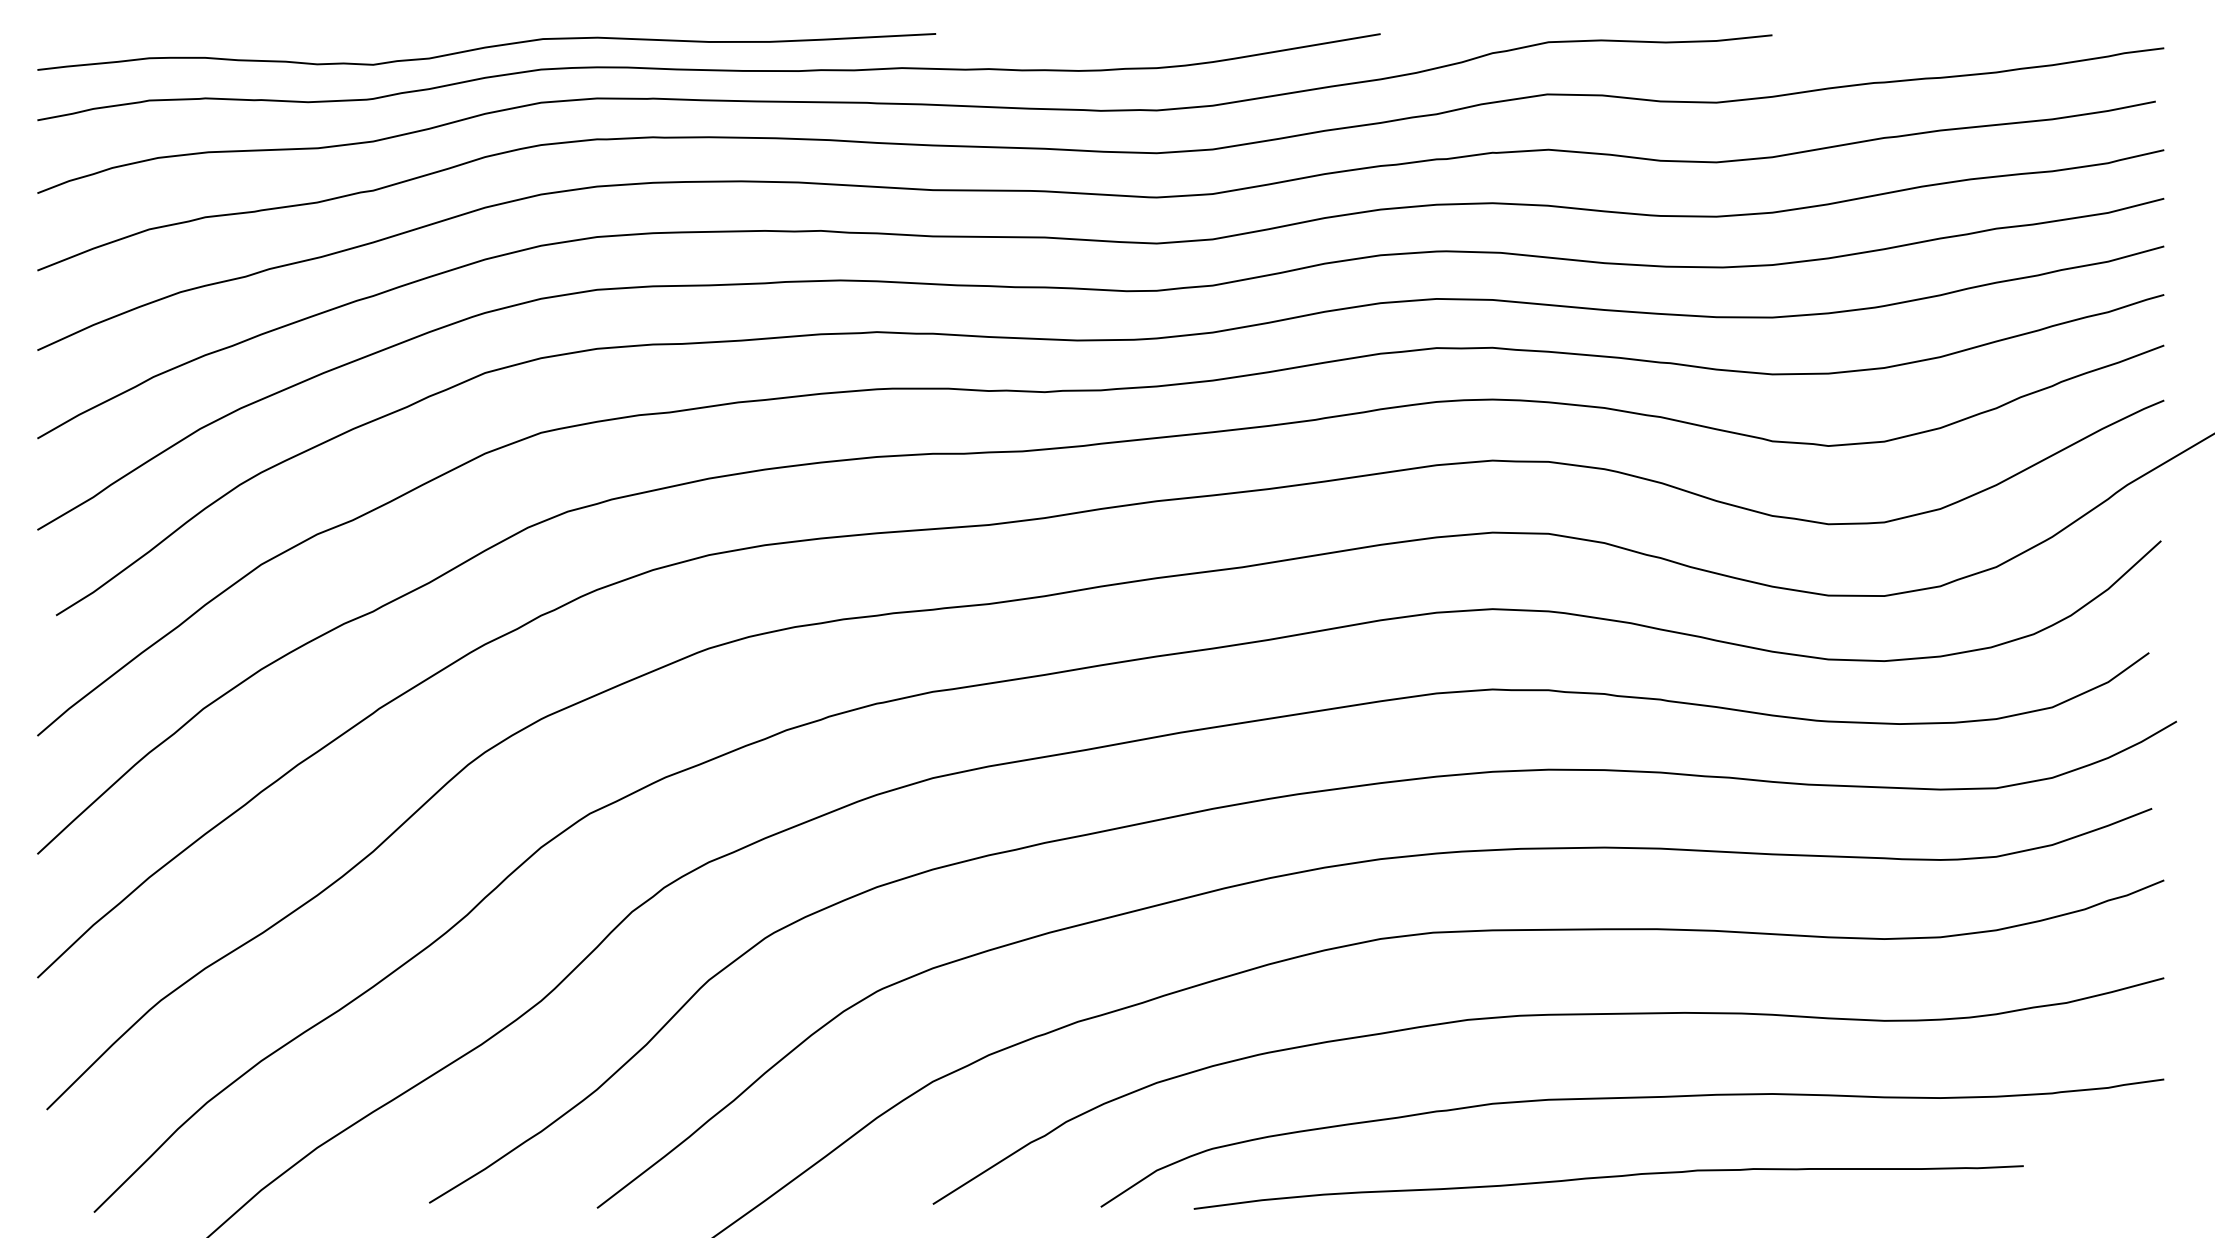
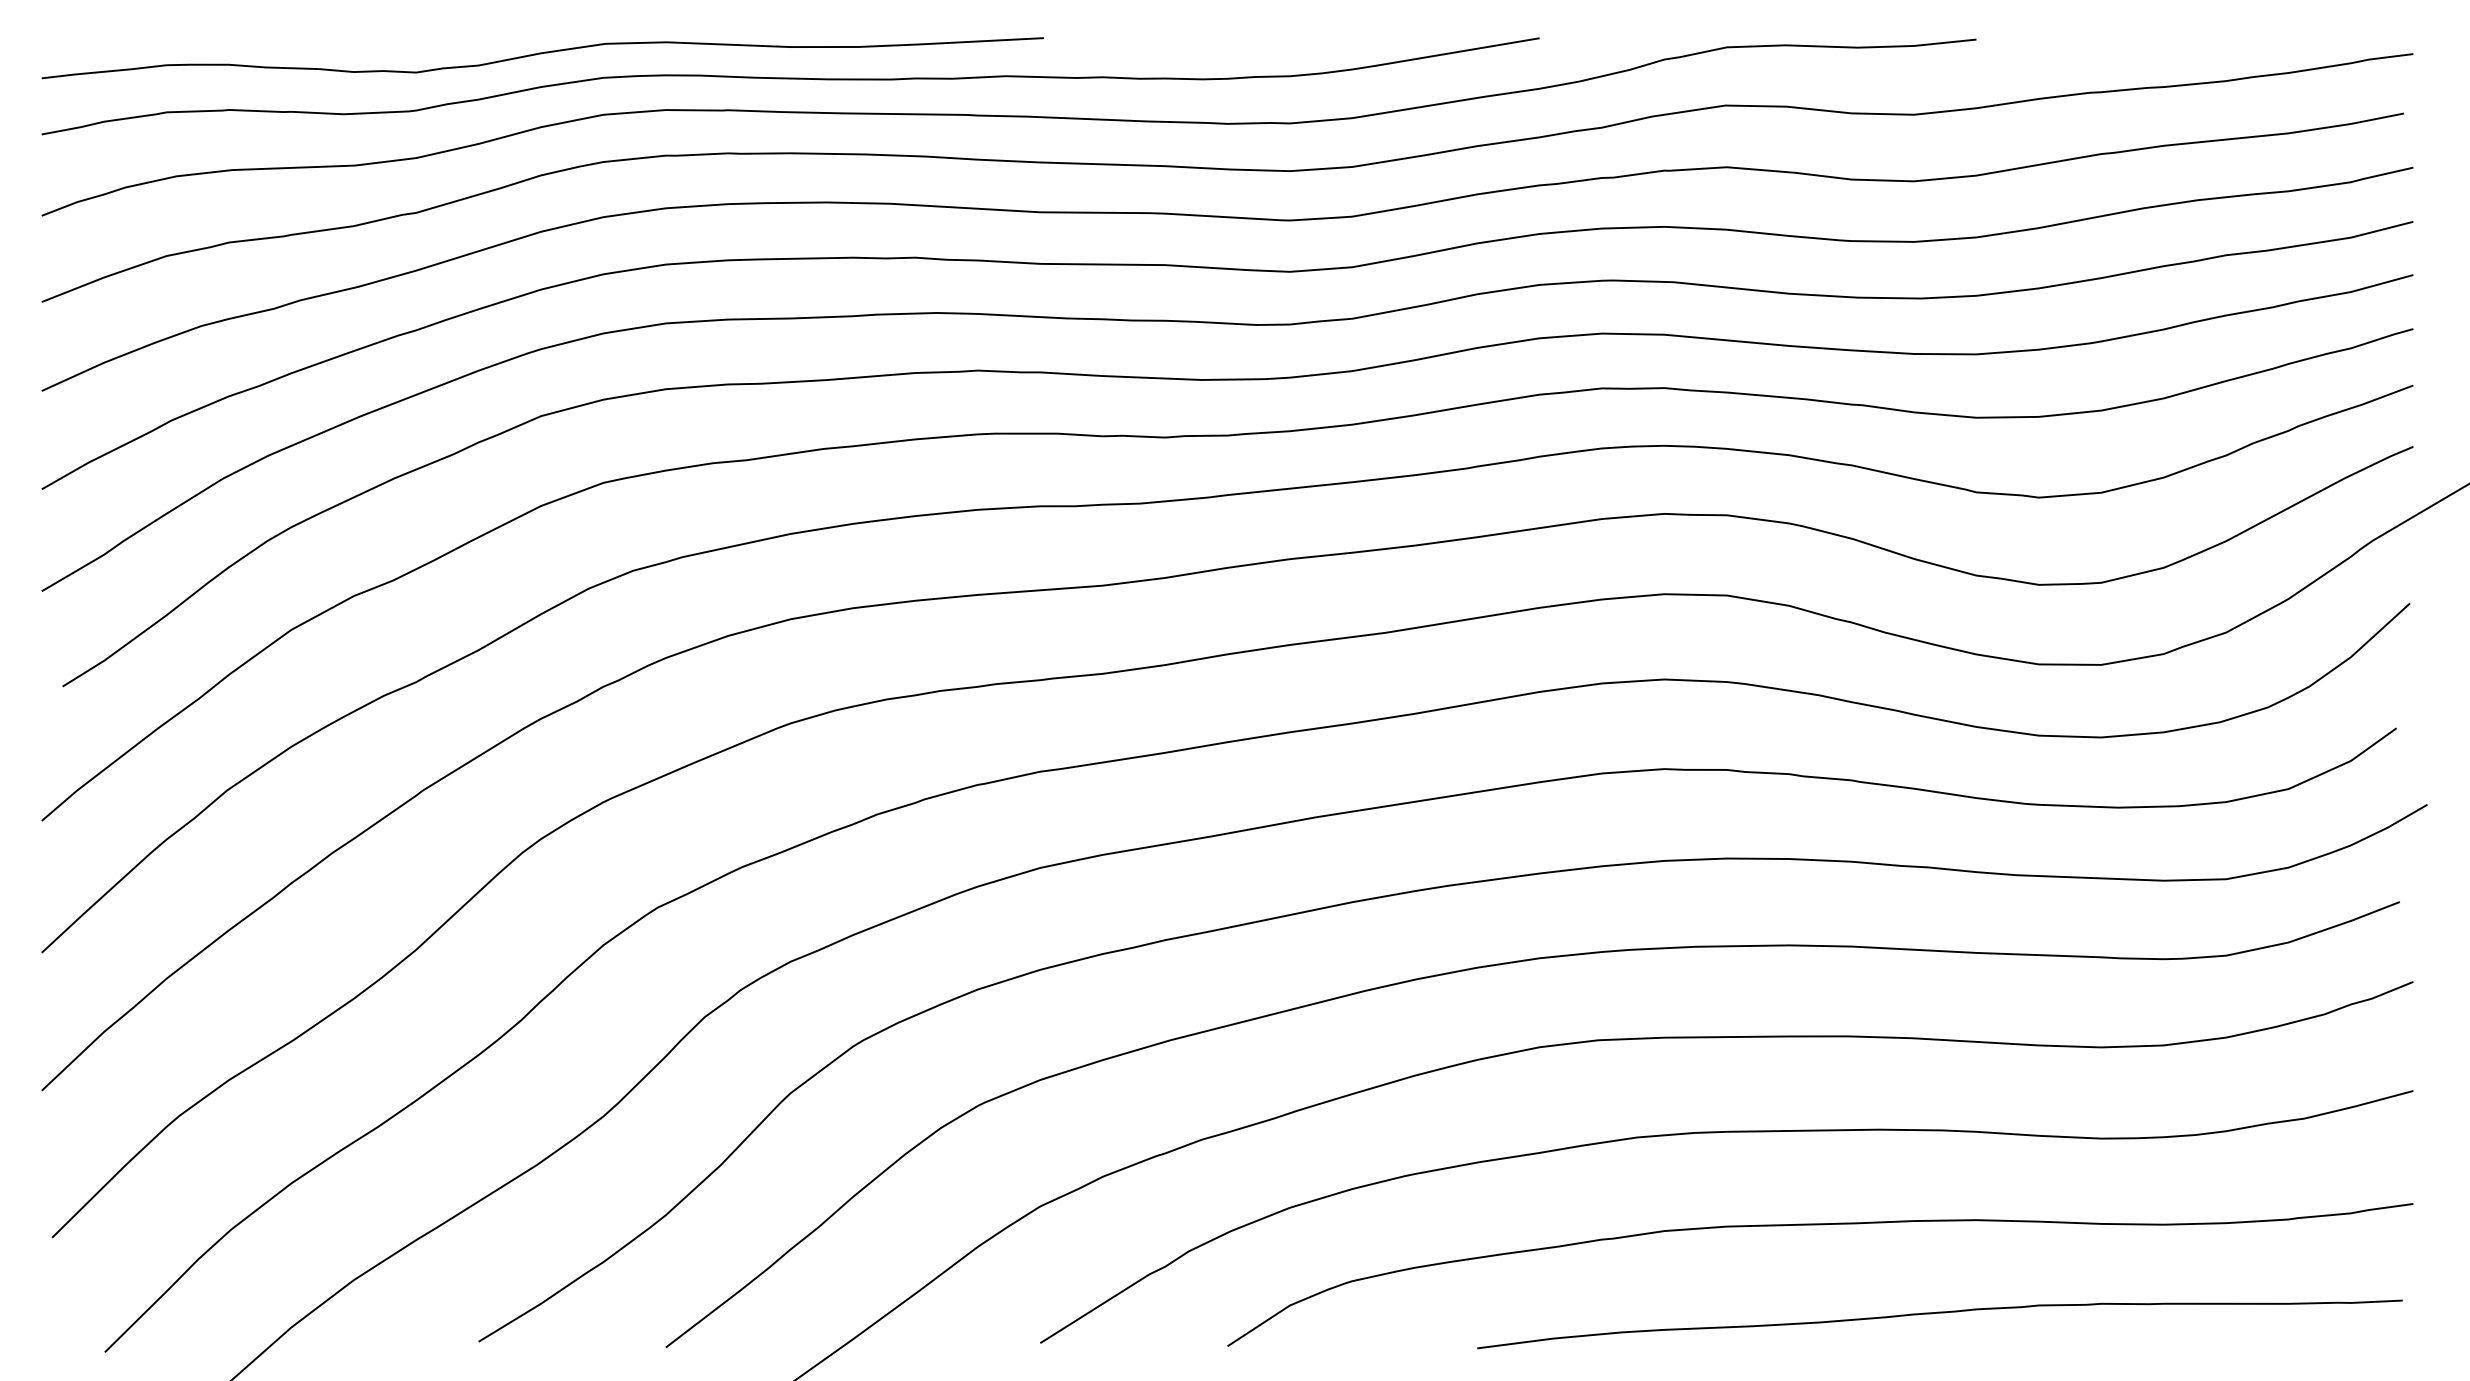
curve: (1608, 1177) -> (1939, 1313), moved

